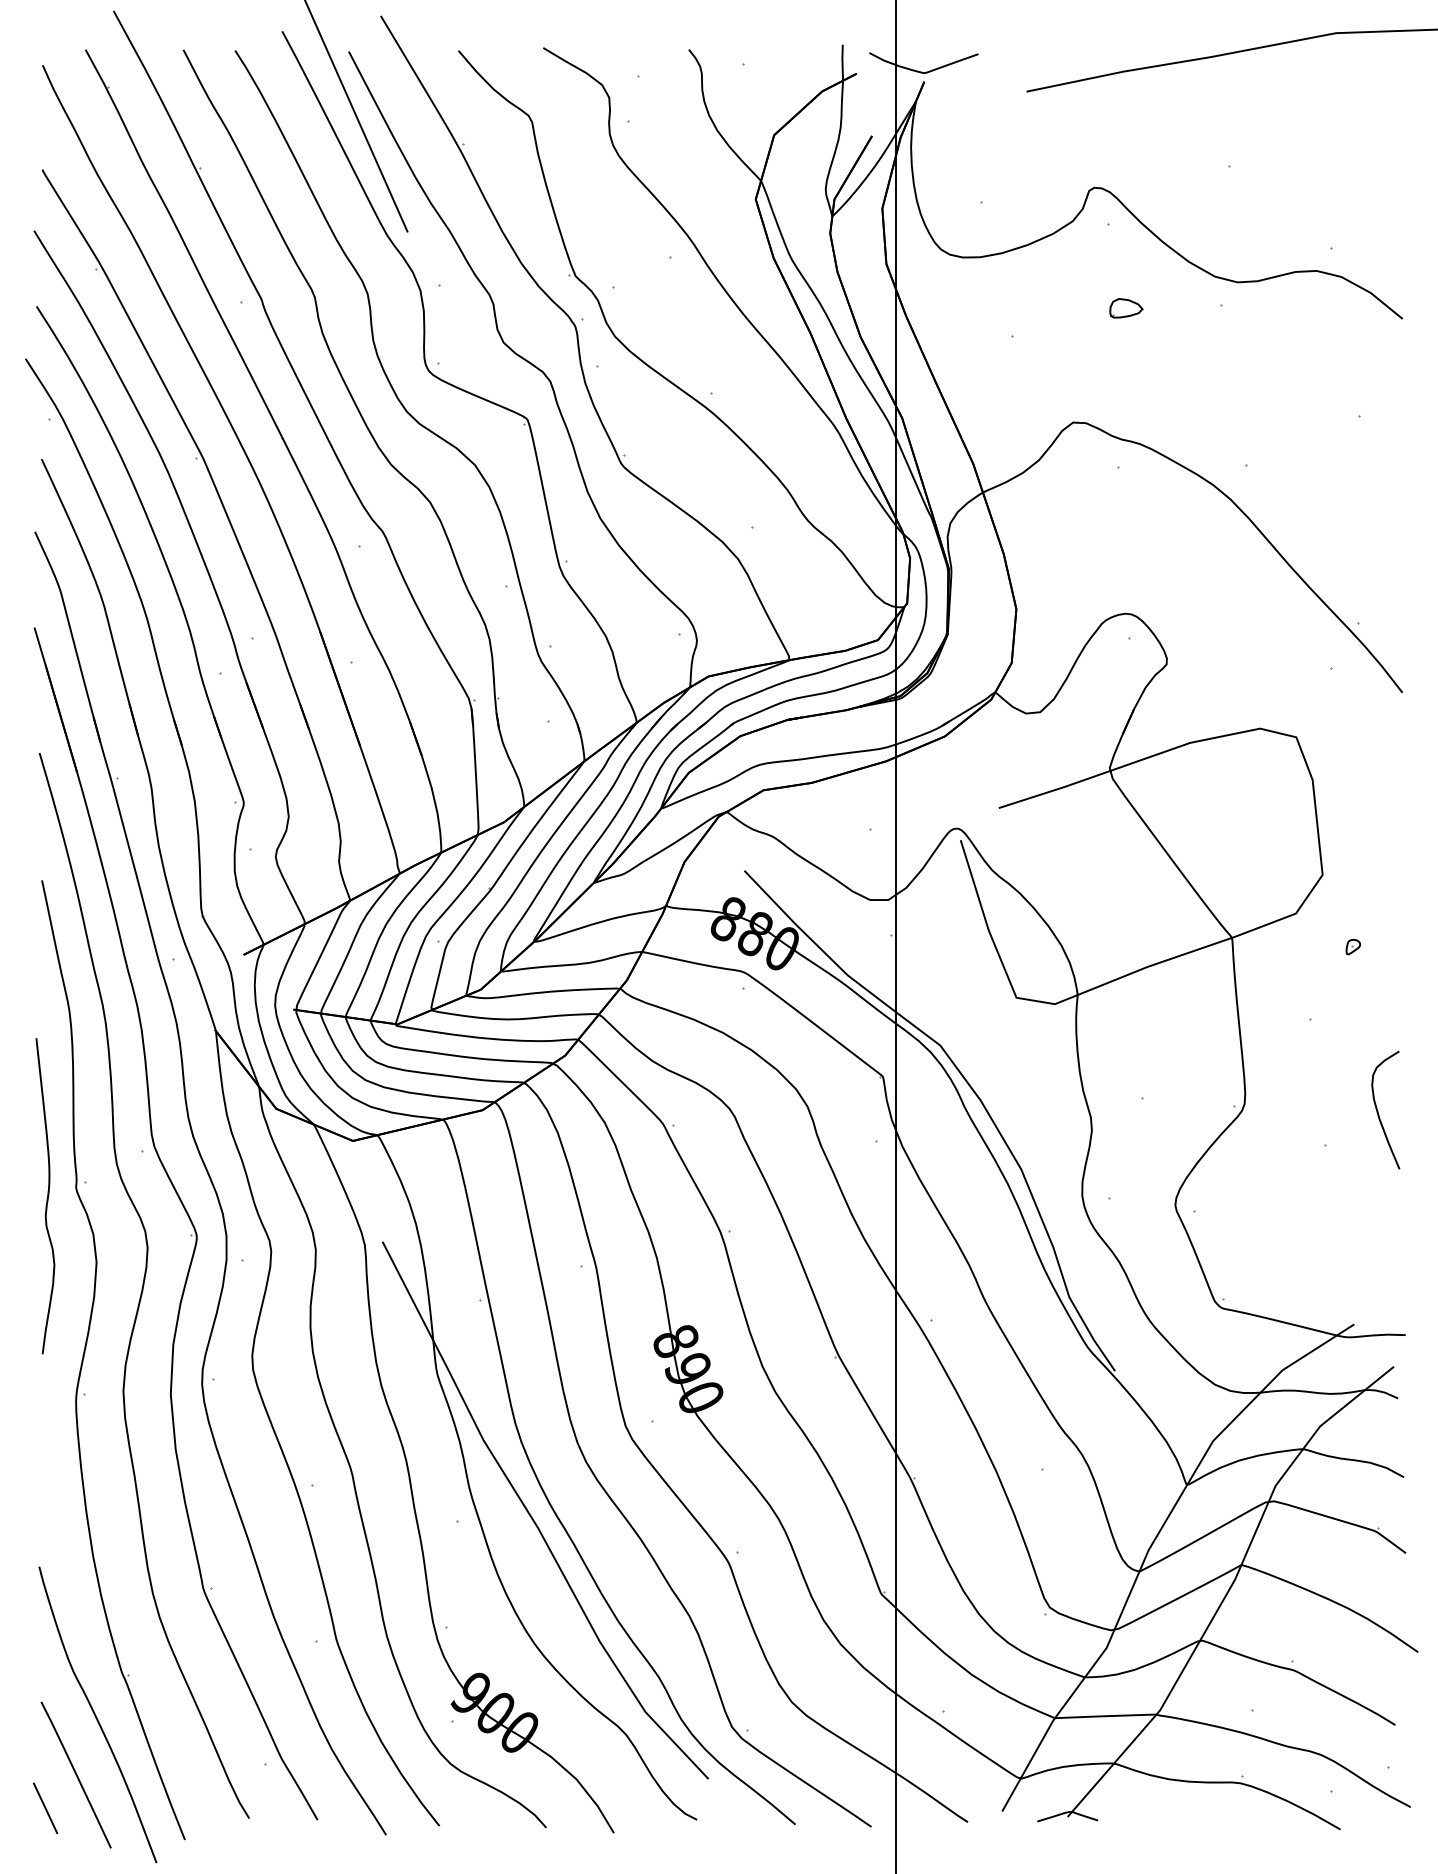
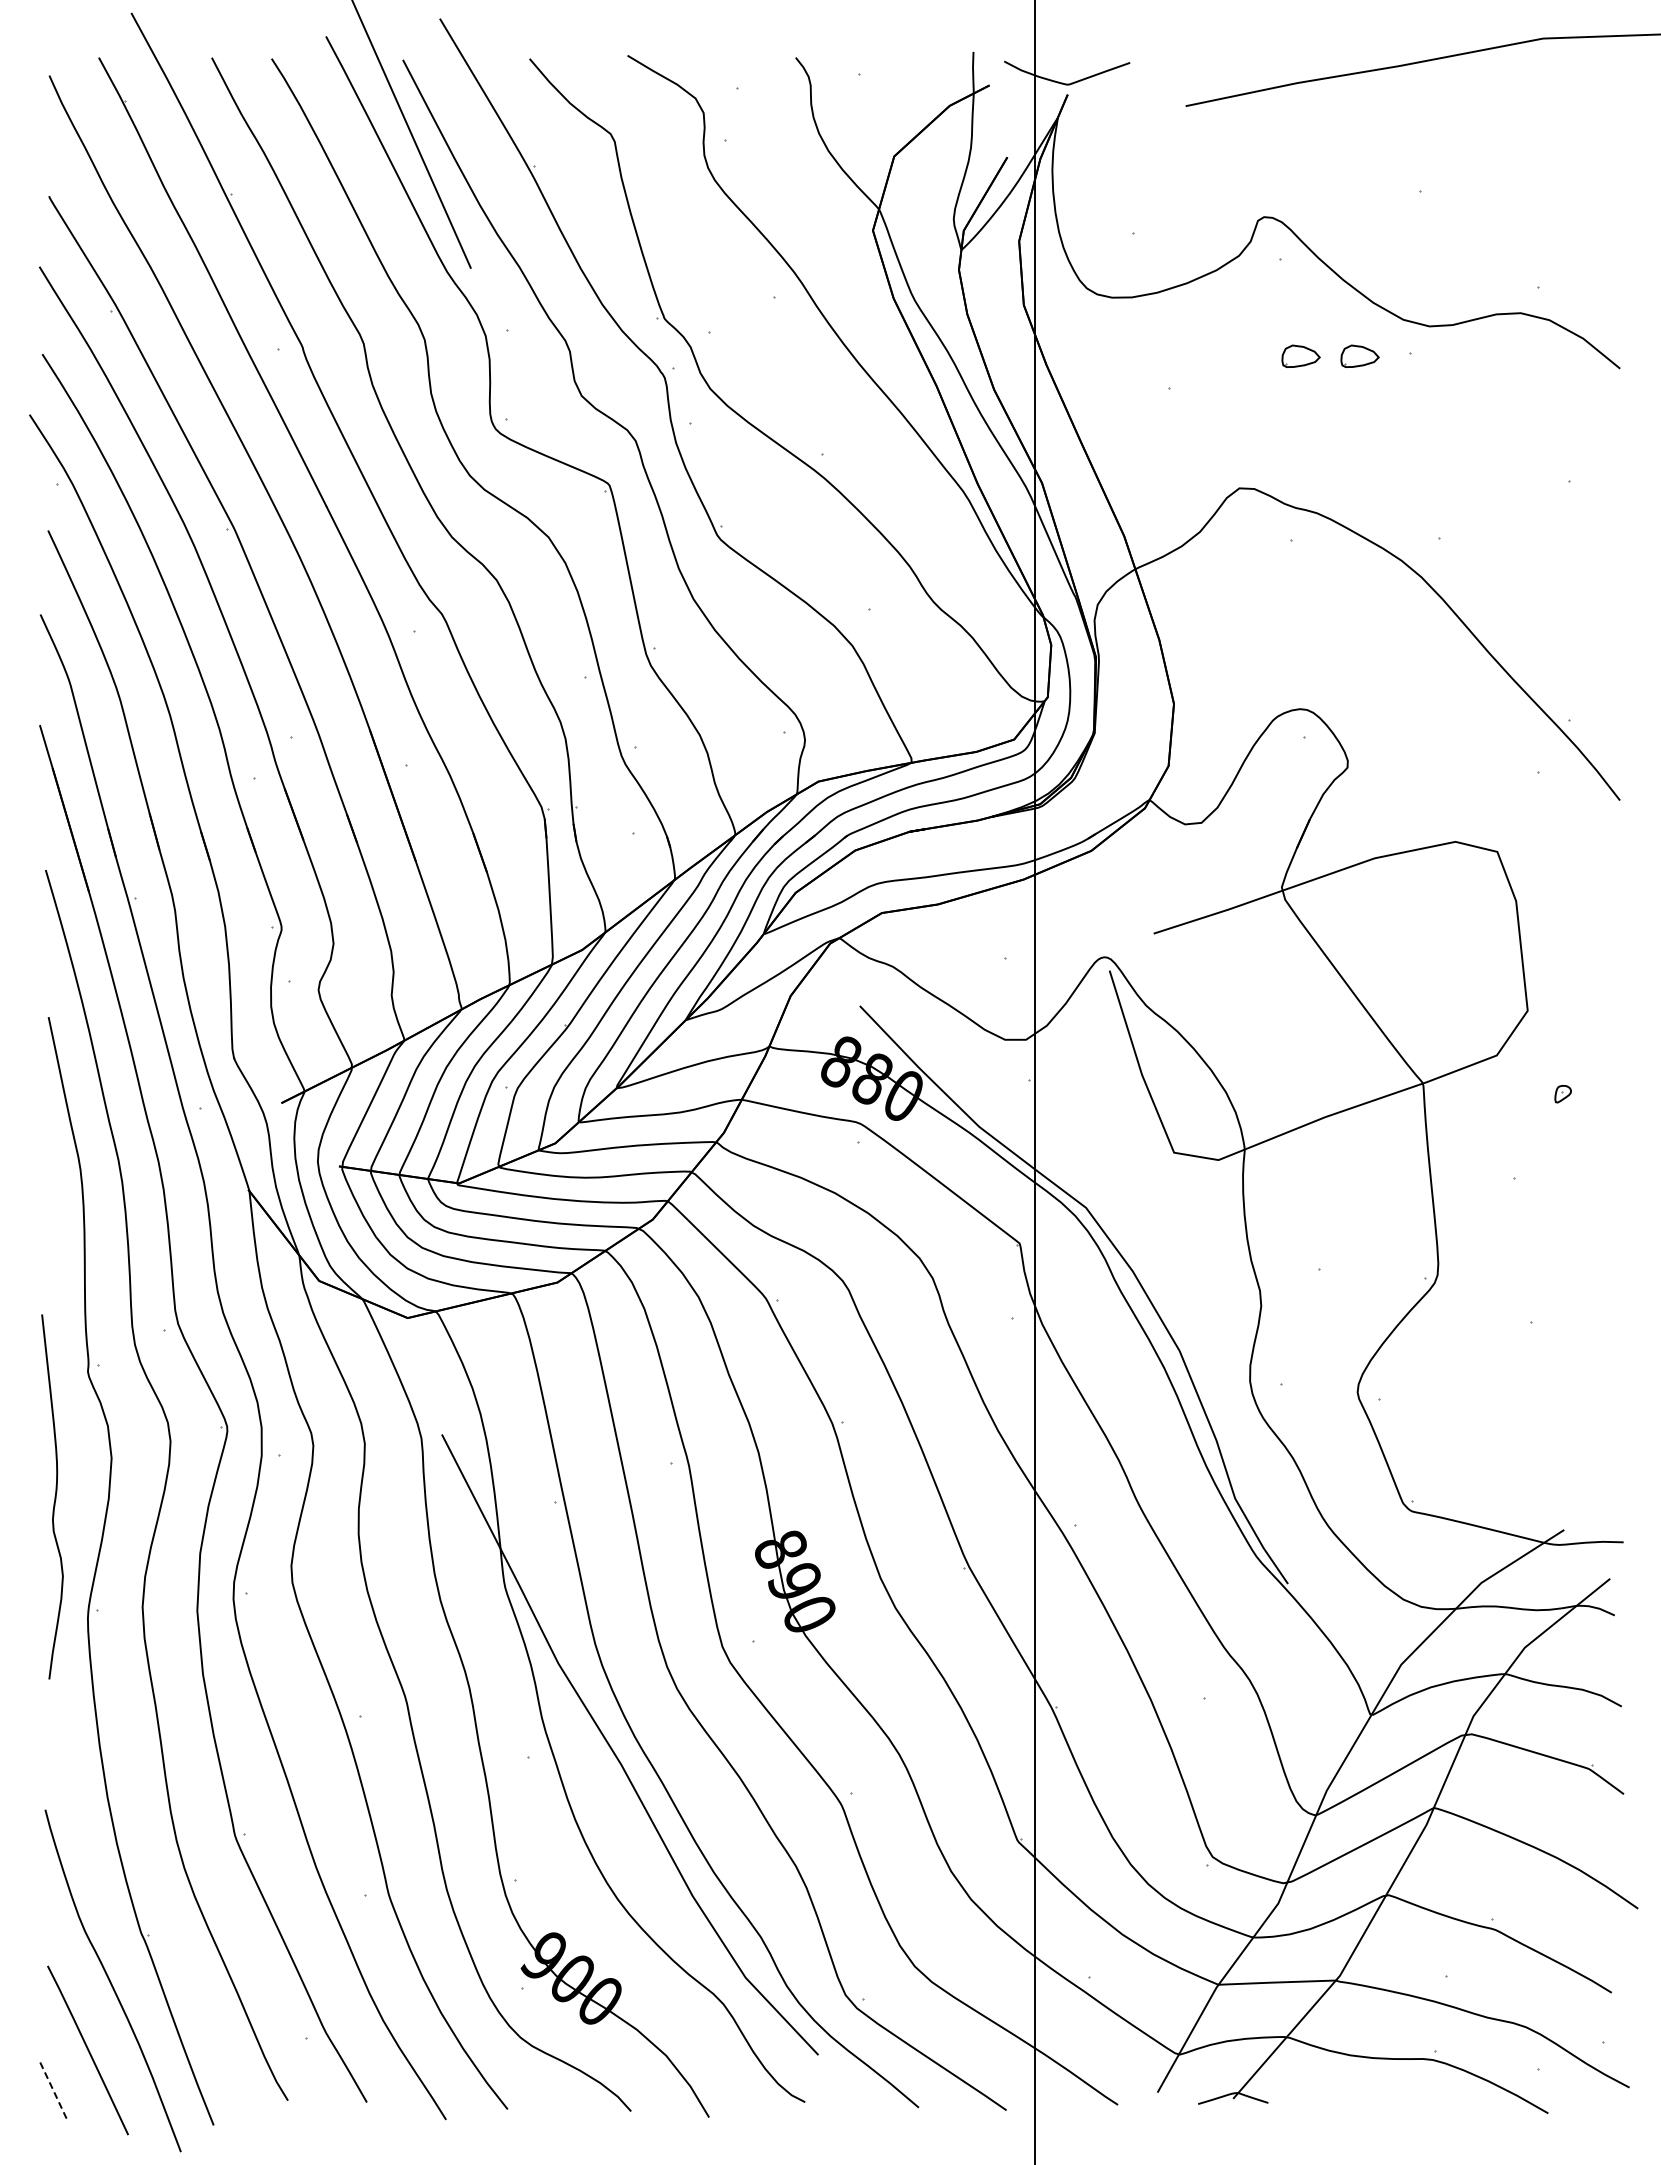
part: (1177, 307) -> (1359, 355), added
curve: (1378, 1112) -> (1592, 1285), removed
curve: (47, 1195) -> (54, 1496), moved
line: (45, 1807) -> (52, 2088), solid -> dashed

